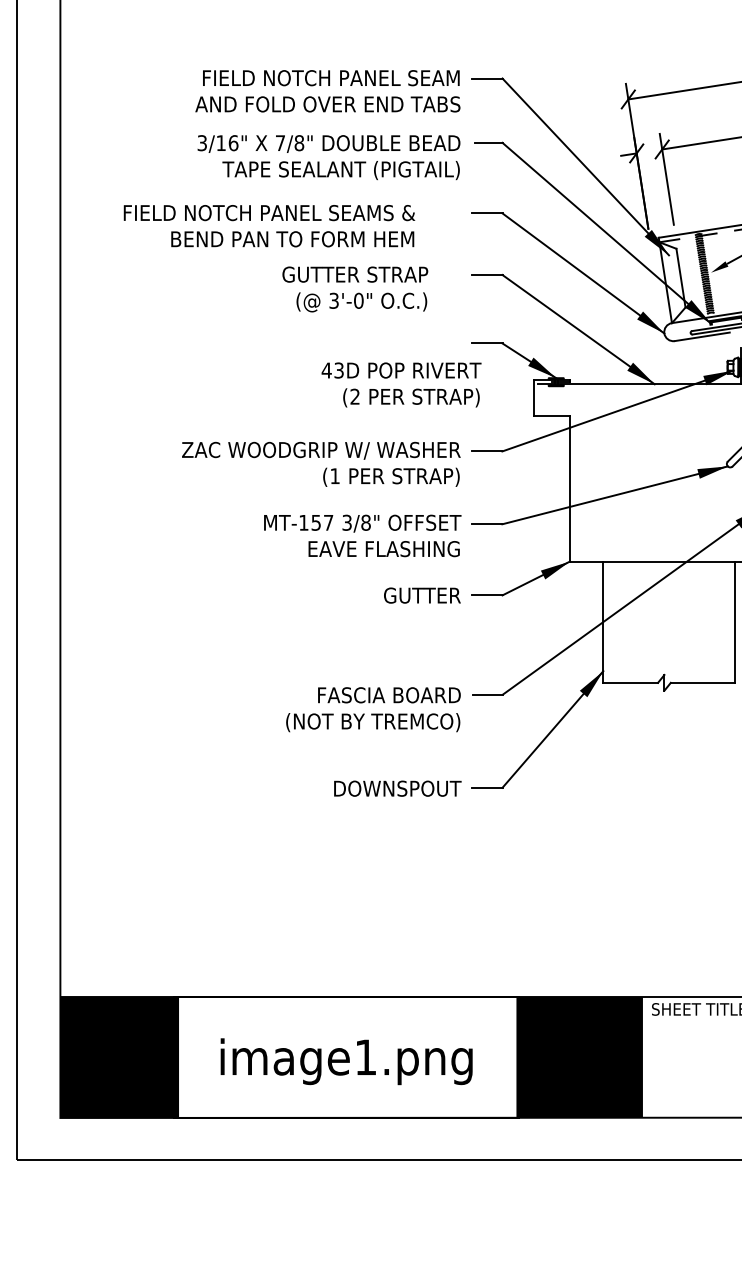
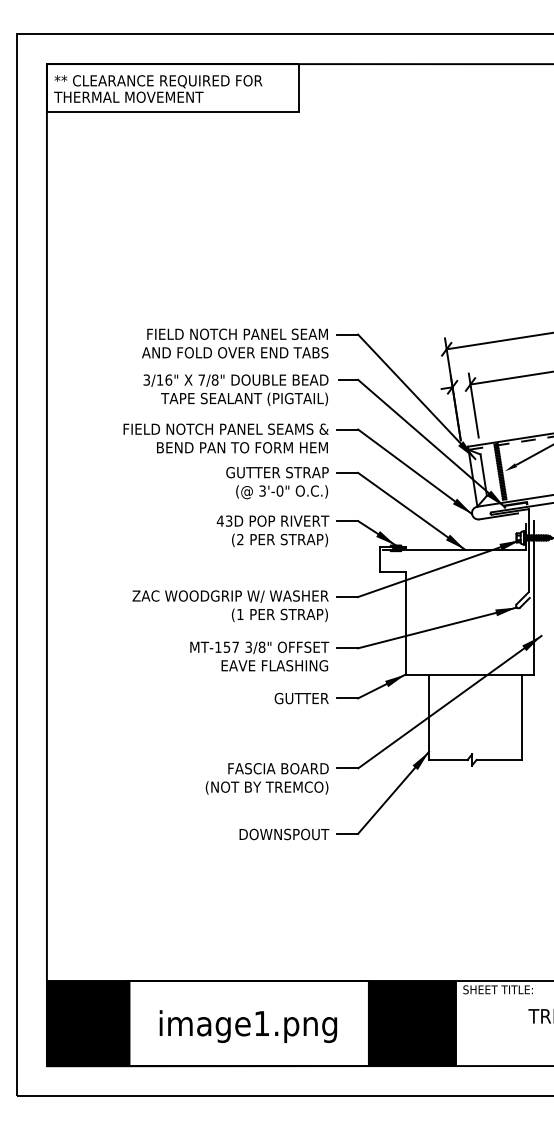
text: (268, 226) -> (225, 438), moved
text: (355, 290) -> (277, 483), moved
text: (400, 385) -> (272, 531), moved

